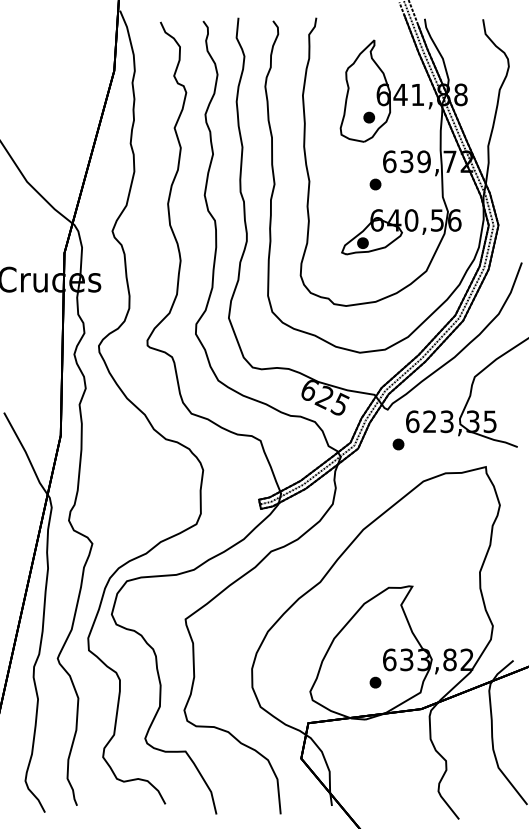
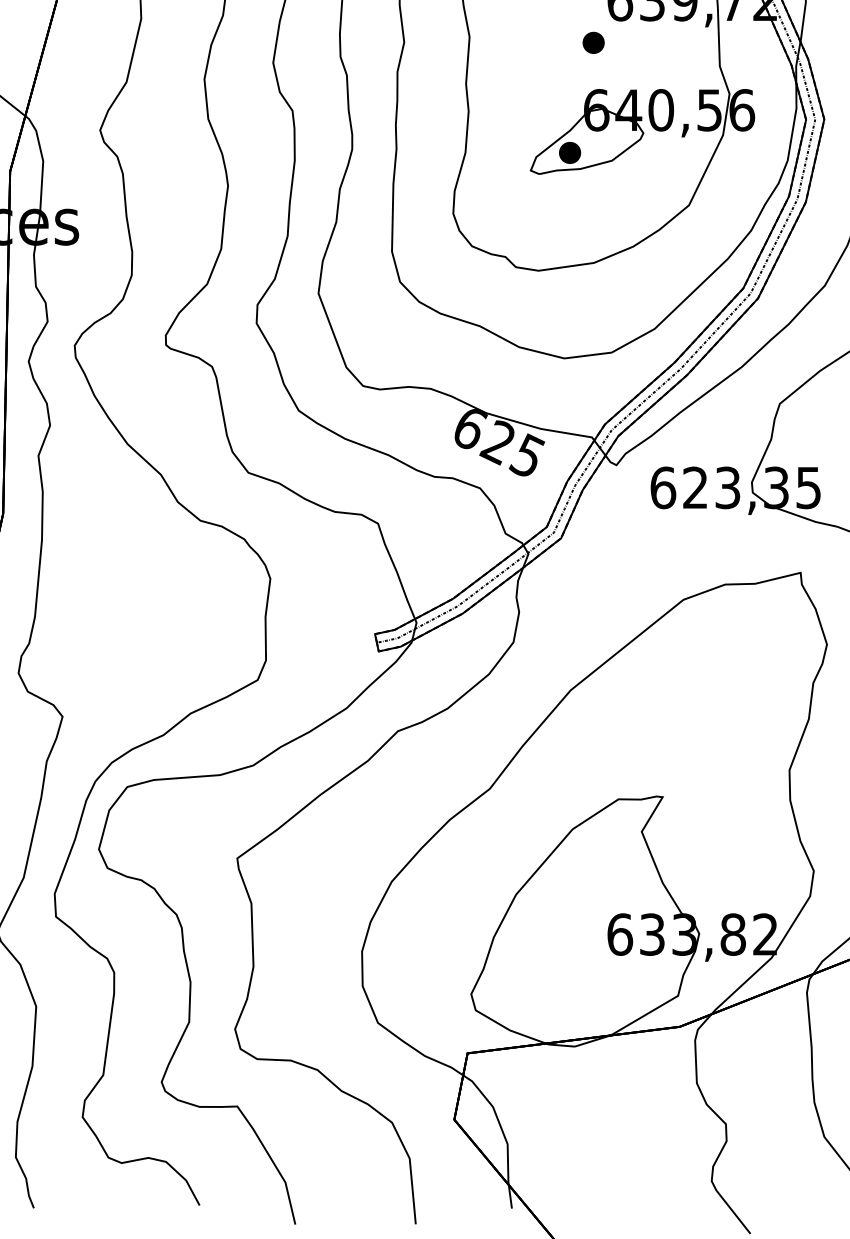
part: (398, 444) -> (636, 530), removed
part: (375, 682) -> (593, 976), removed

